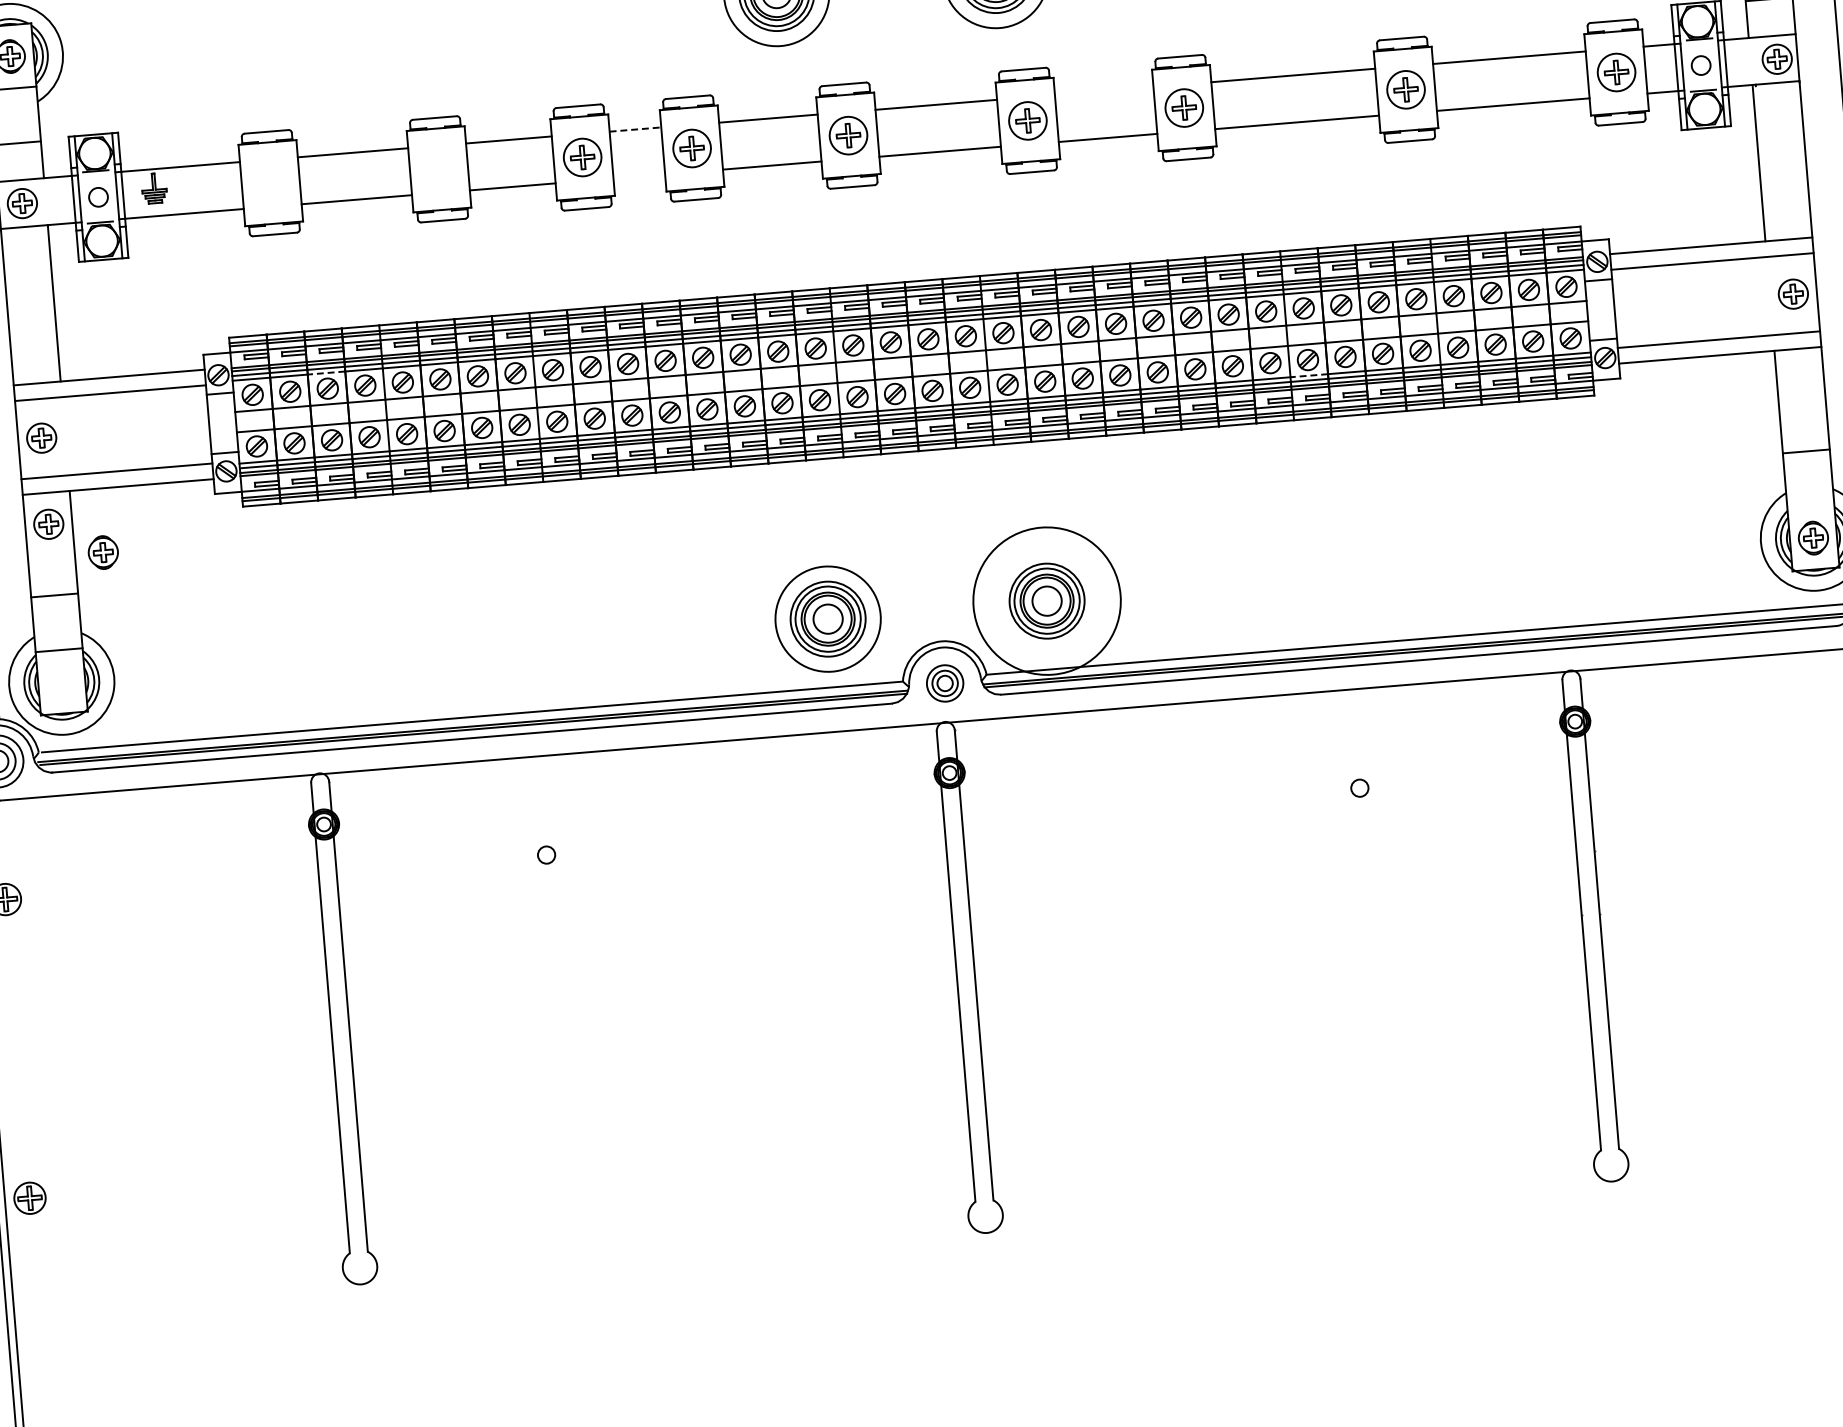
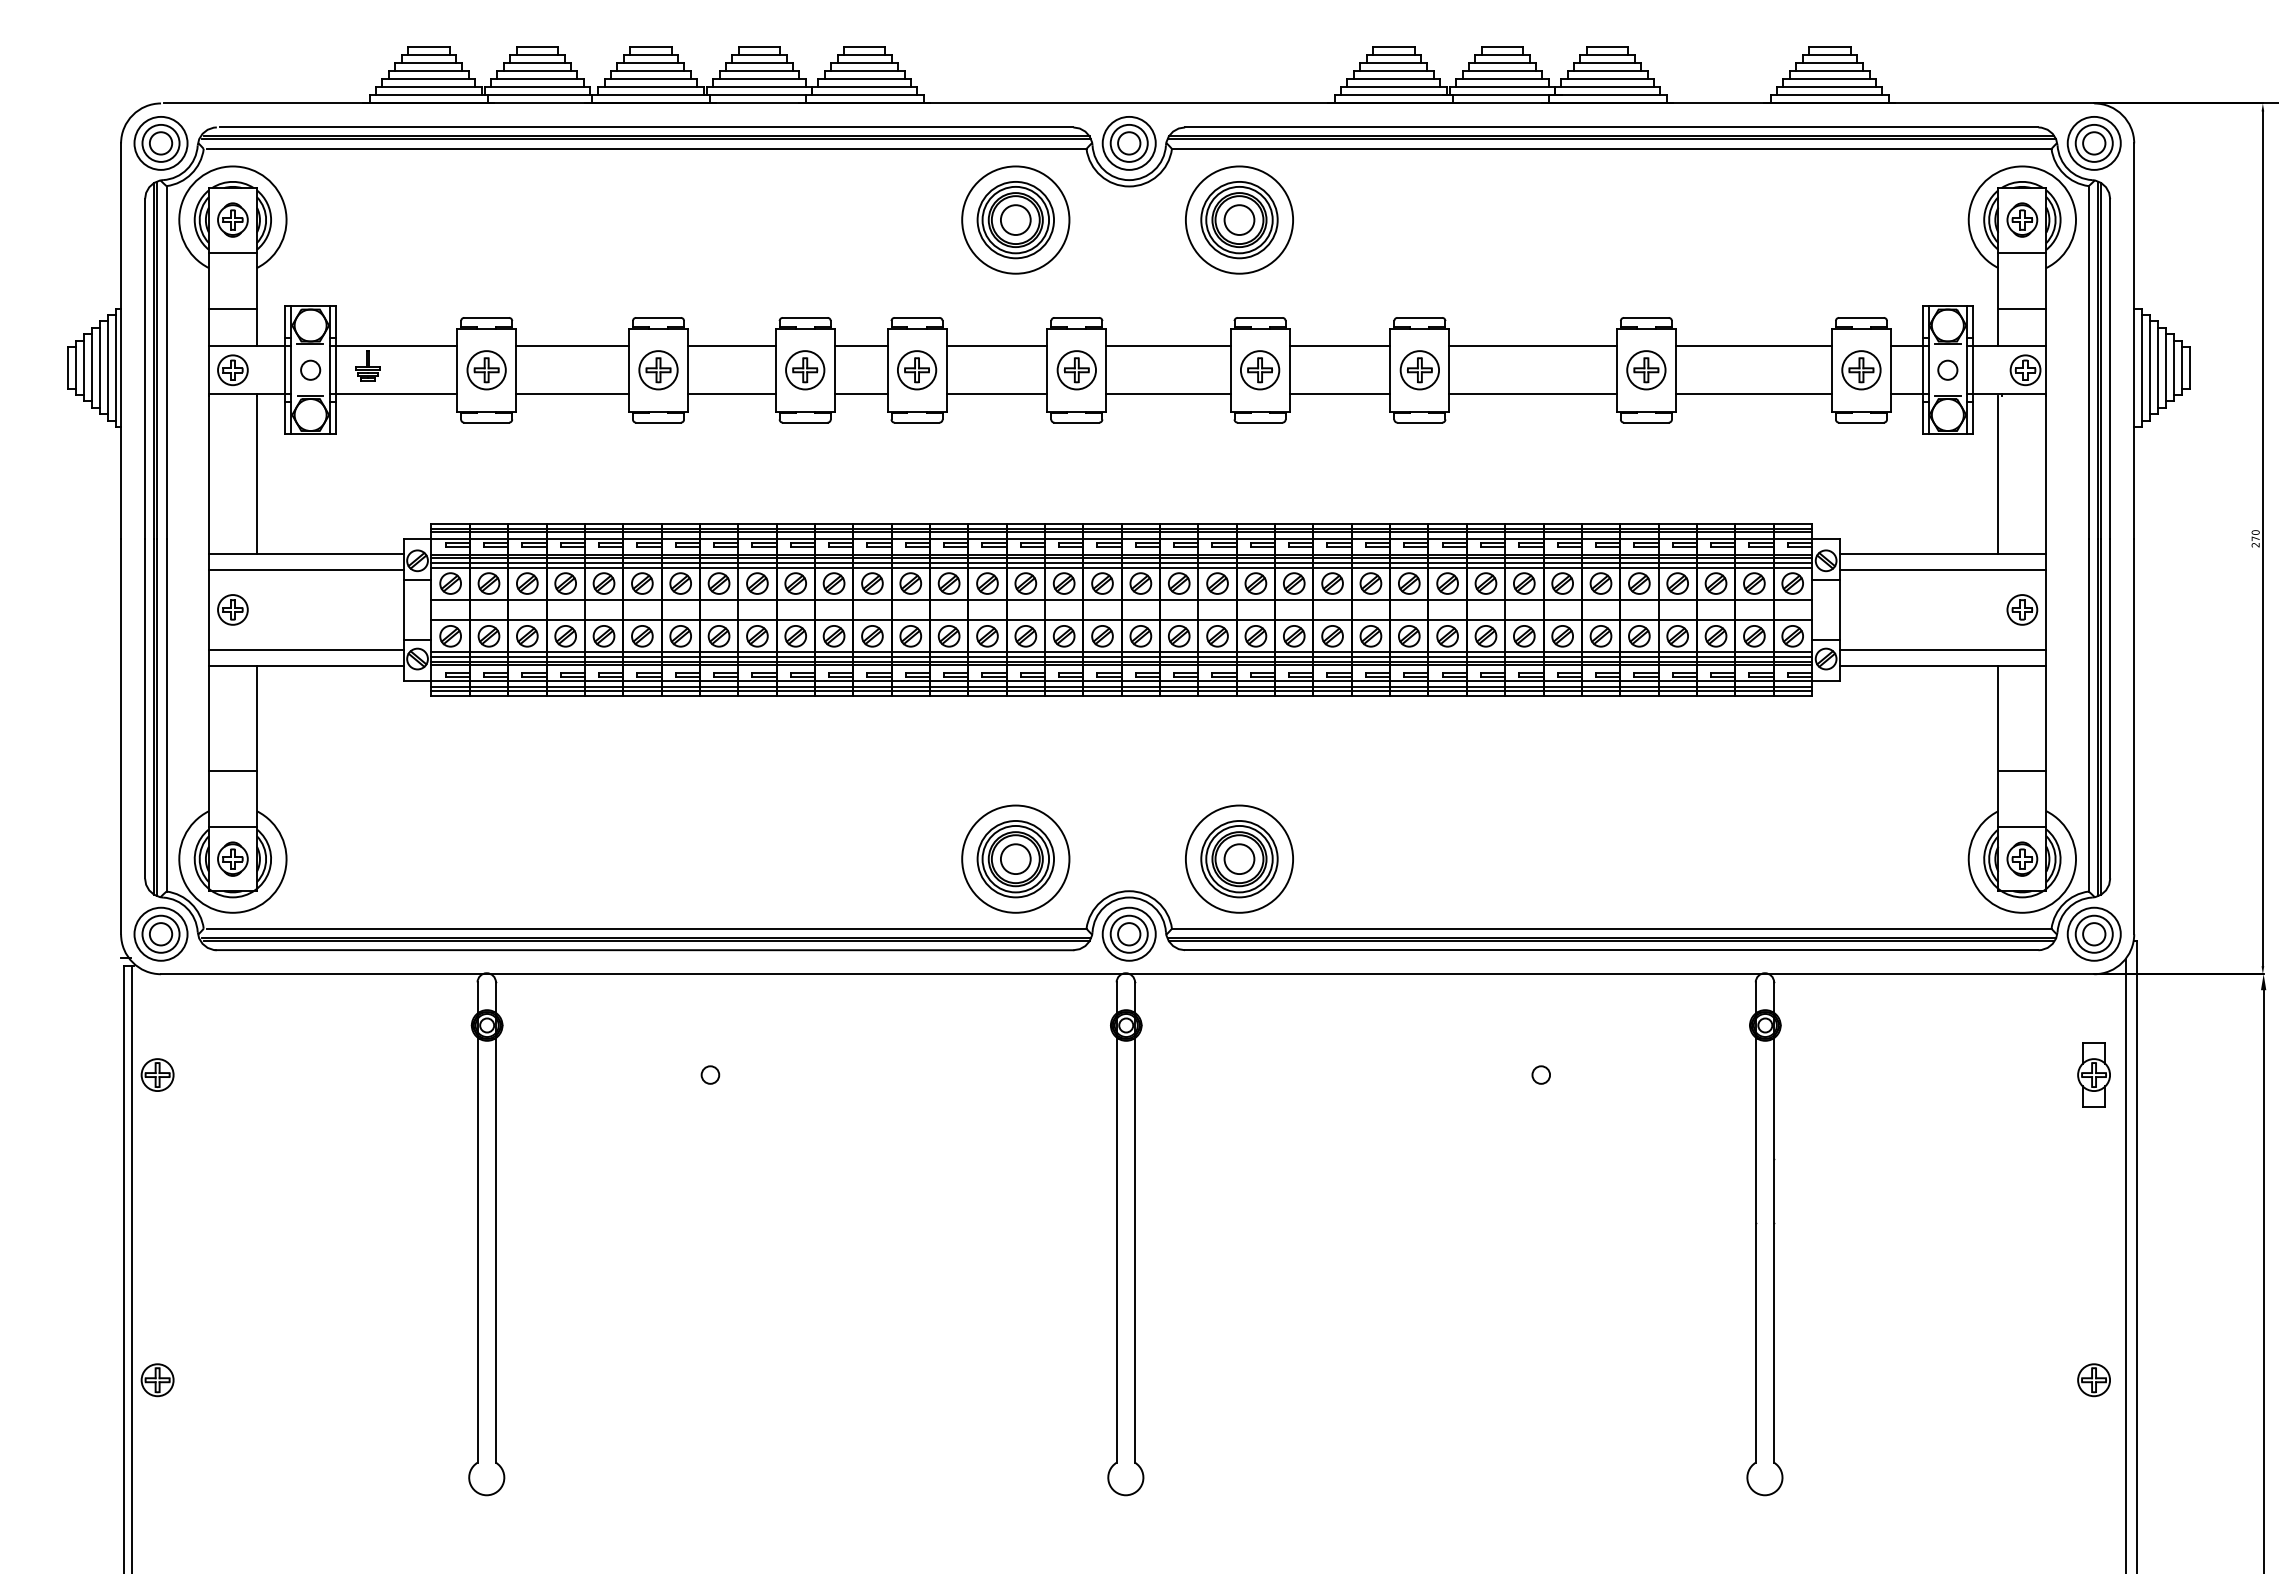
line: (1103, 91) -> (1339, 346), added
line: (635, 129) -> (861, 346), dashed -> solid
part: (439, 169) -> (658, 370), added
line: (638, 176) -> (860, 394), added
part: (270, 183) -> (486, 370), added
line: (325, 373) -> (526, 567), dashed -> solid
line: (1308, 375) -> (1523, 652), dashed -> solid
line: (1810, 506) -> (2022, 826), added
part: (48, 523) -> (232, 697), removed
part: (102, 551) -> (232, 858), moved
circle: (1047, 600) -> (1239, 858), size x0.71
part: (944, 682) -> (1128, 933), size x1.43

